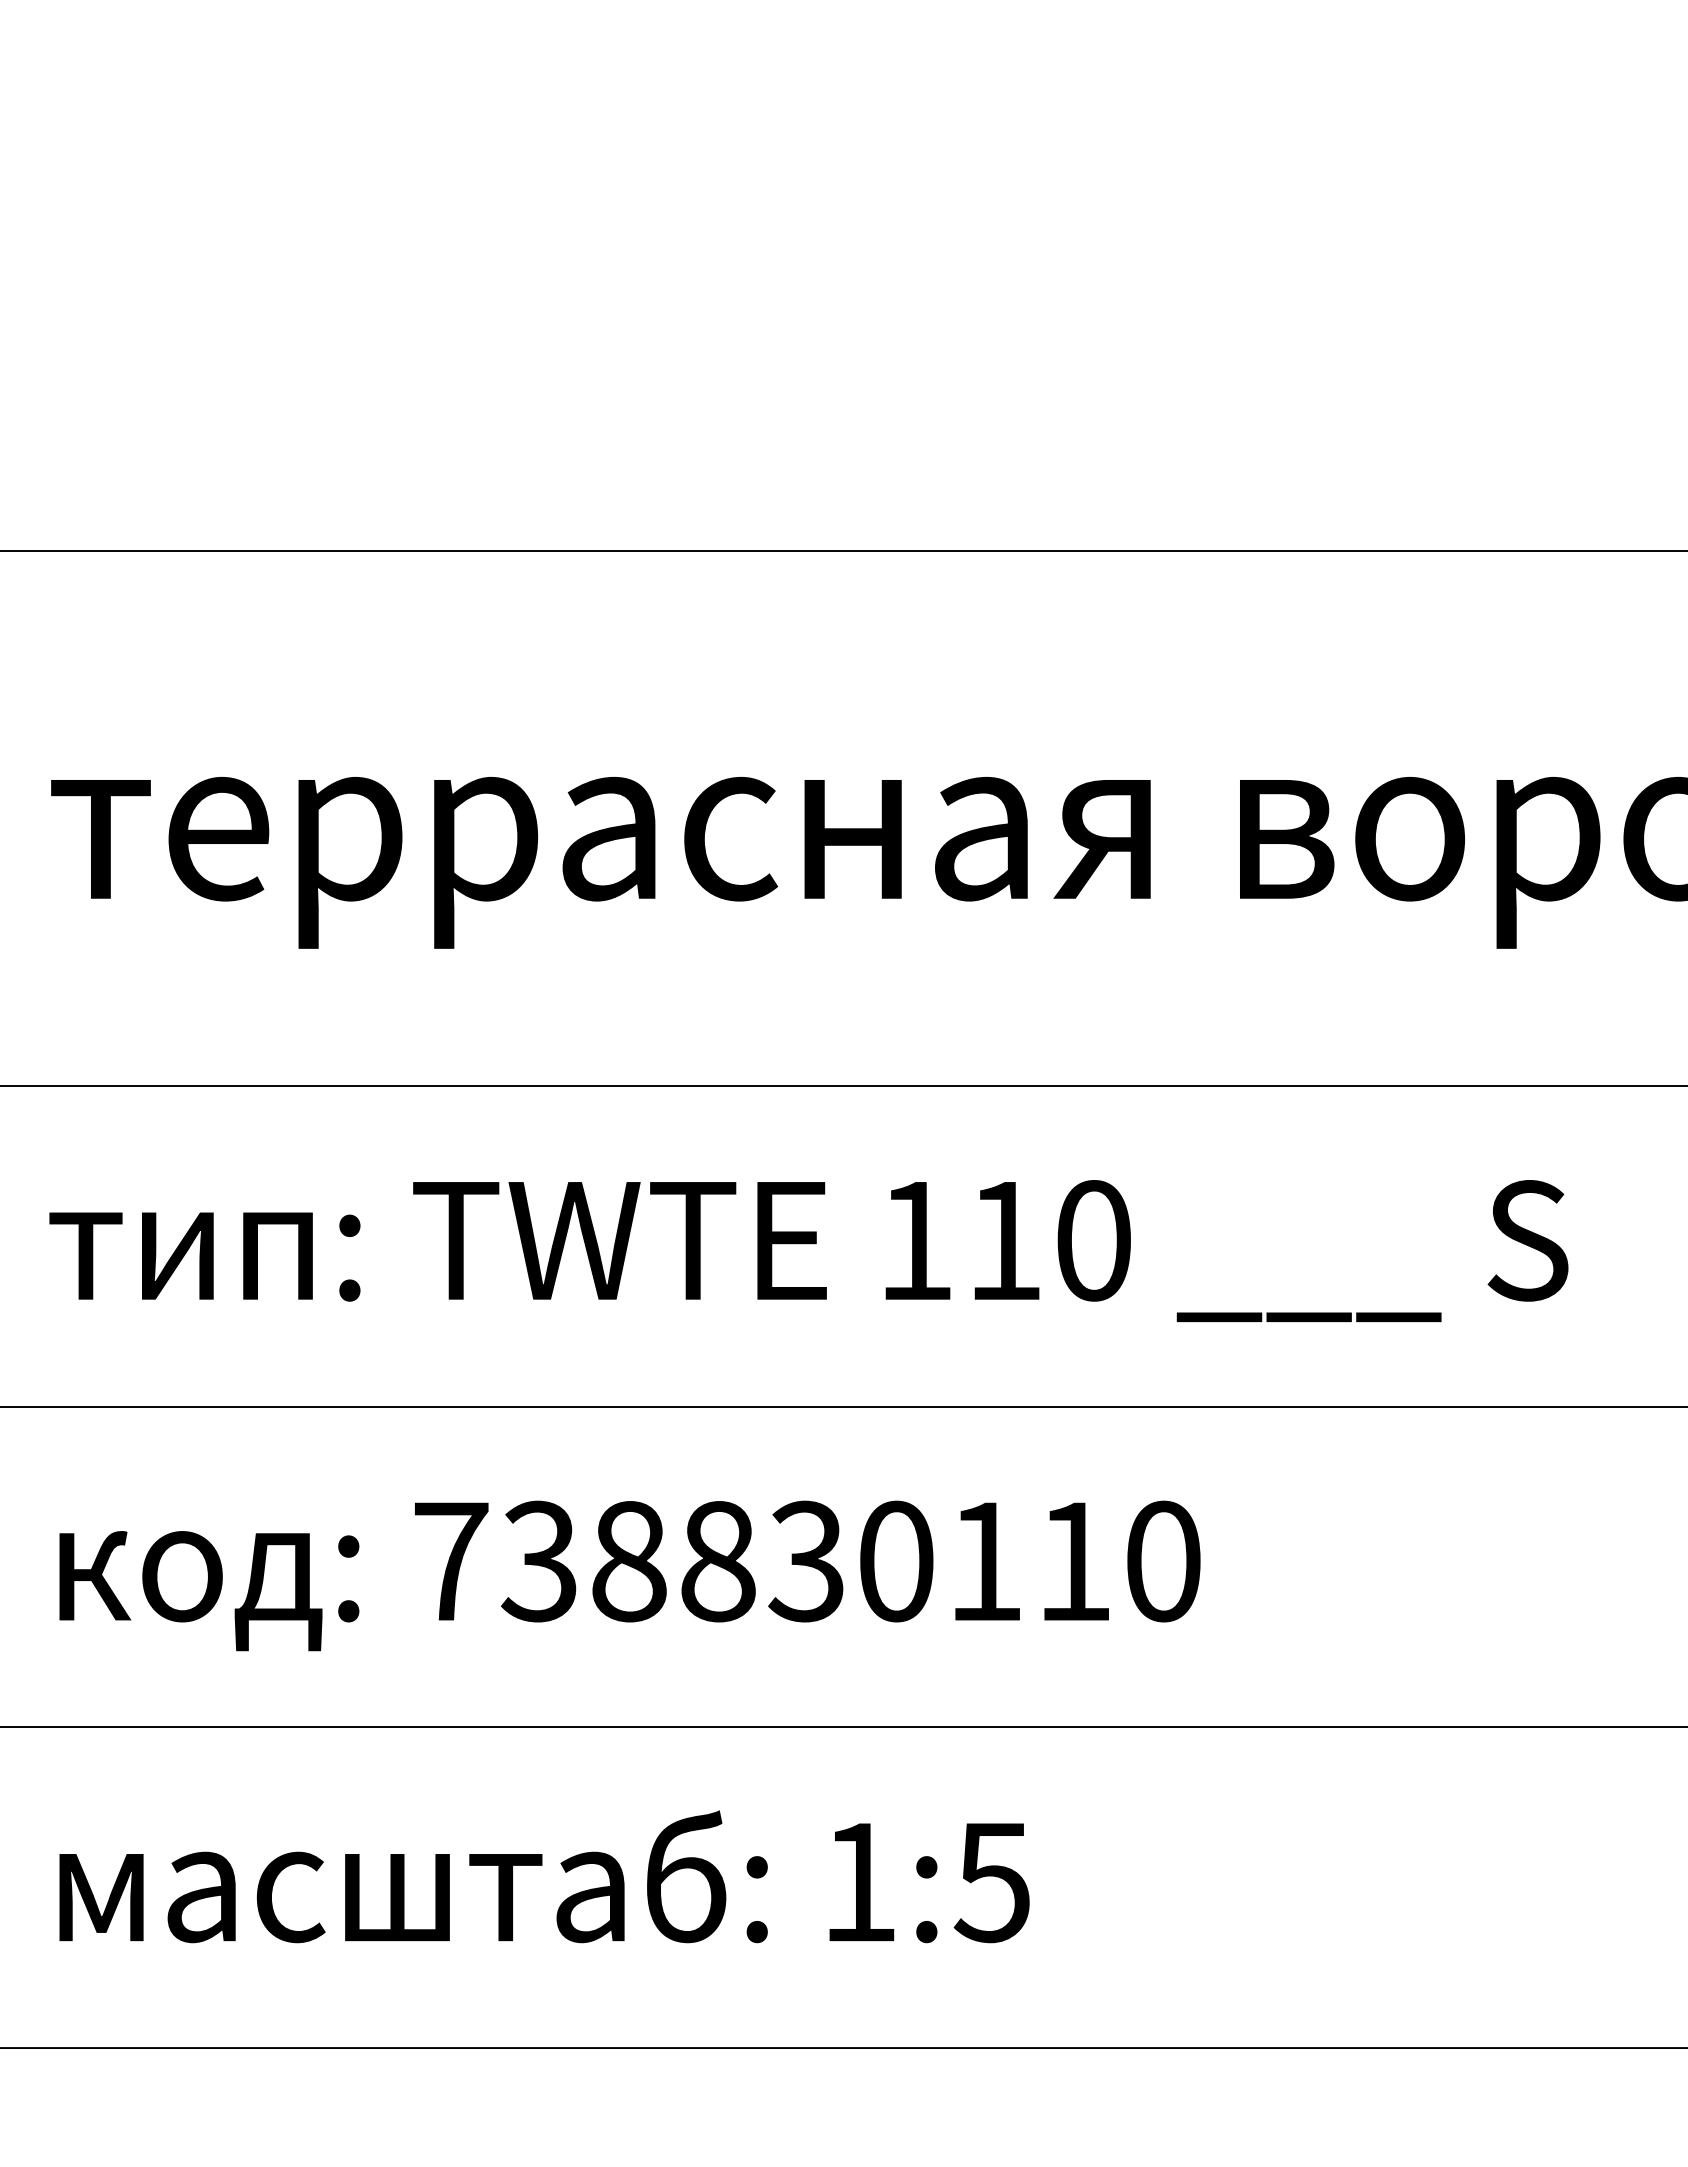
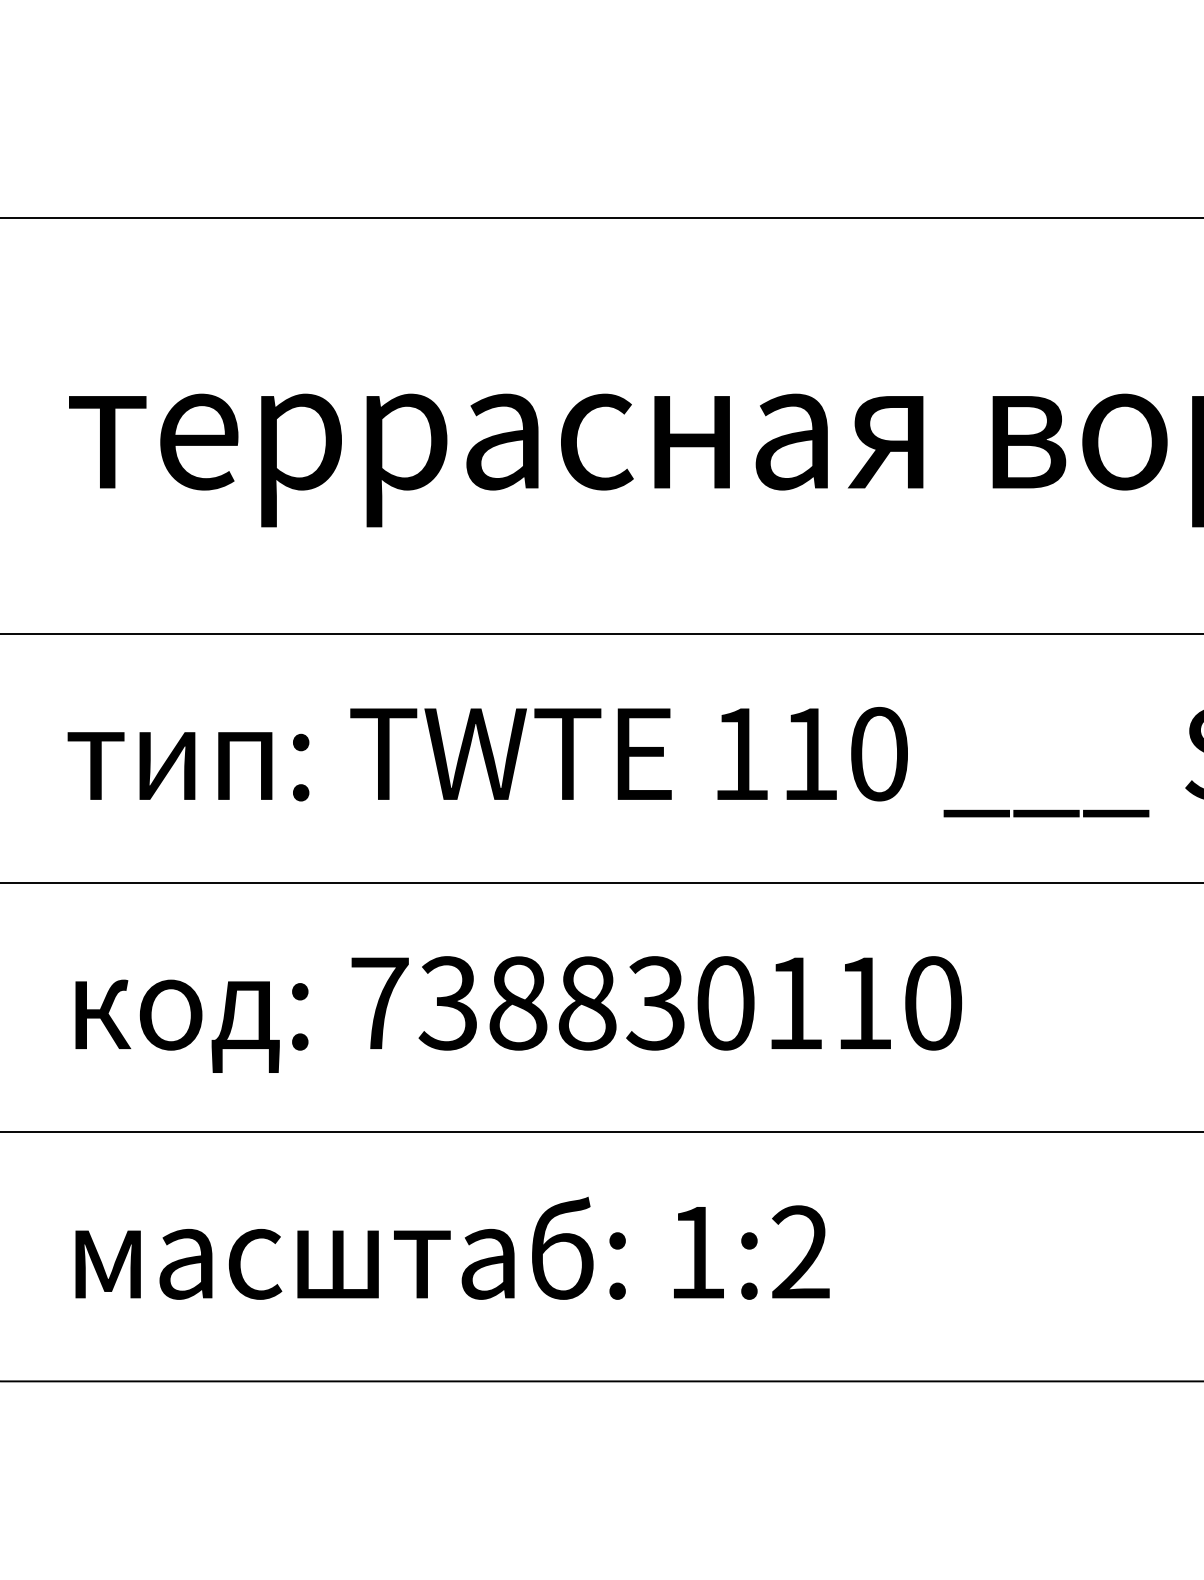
text: (991, 1882) -> (799, 1252), 1:5 -> 1:2

